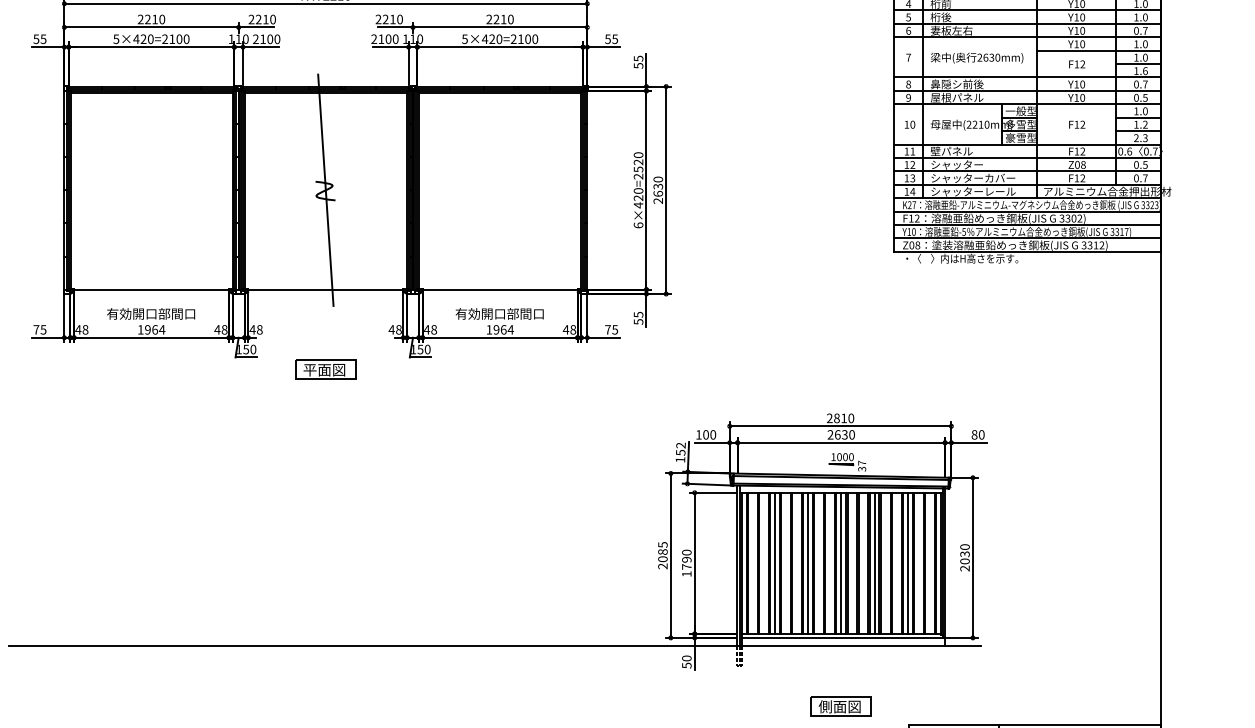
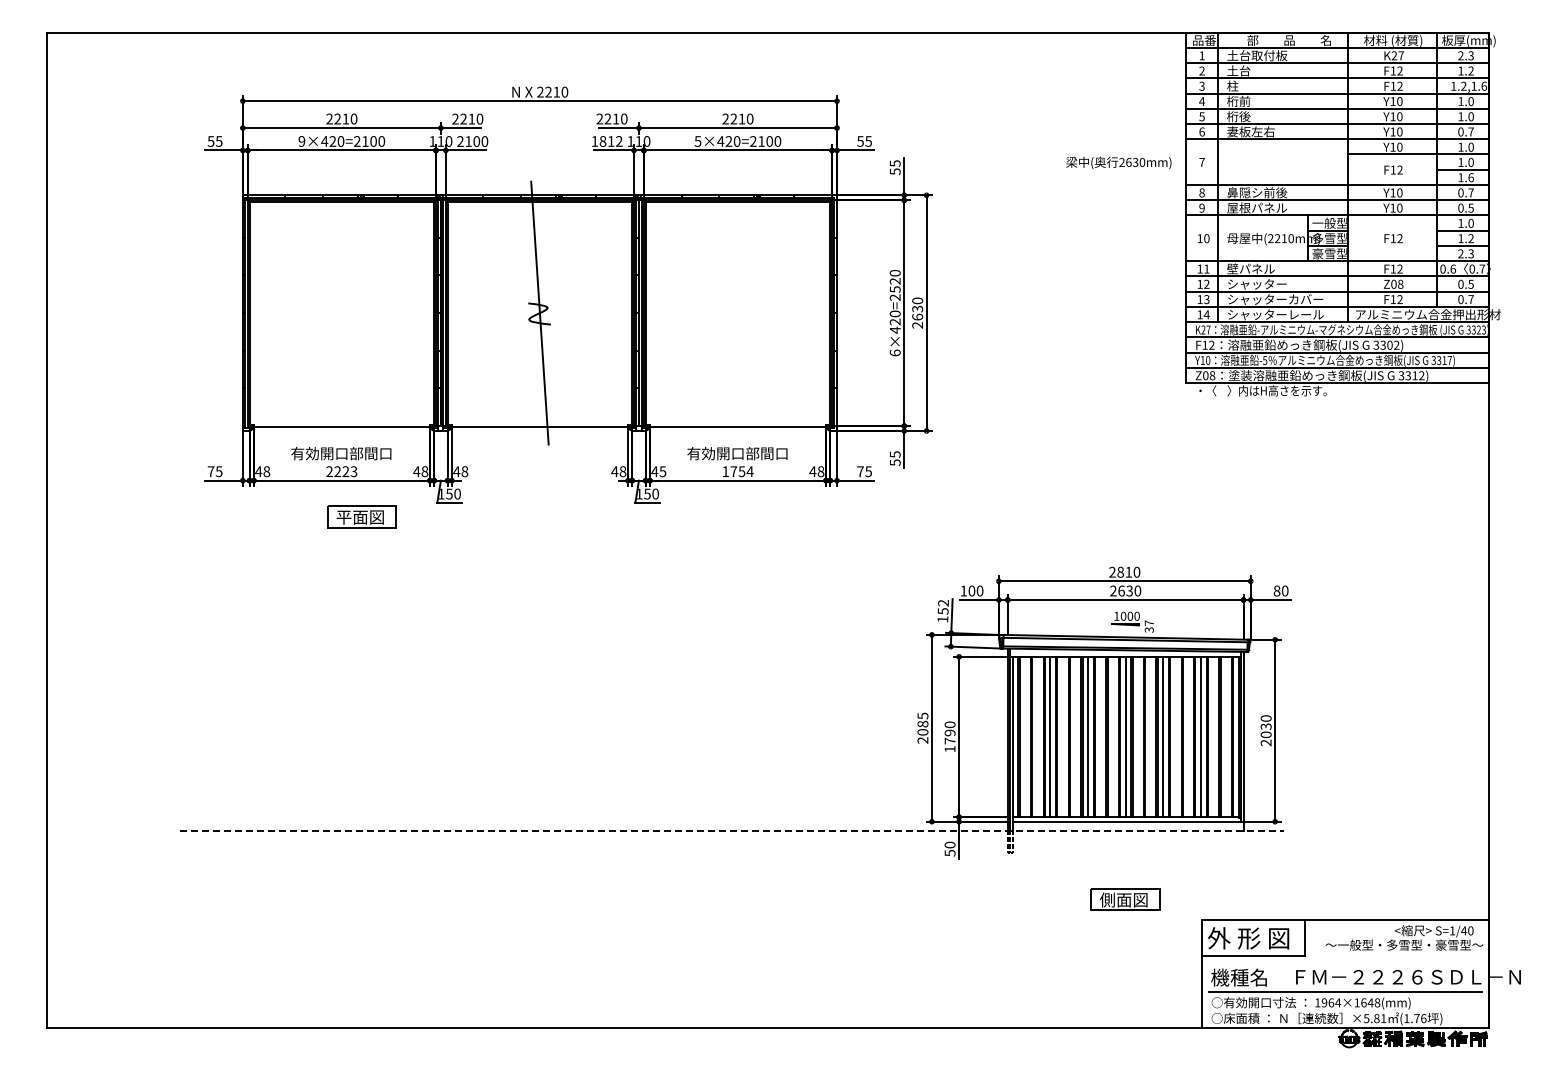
text: (116, 39) -> (301, 141), 5×420=2100 -> 9×420=2100
text: (384, 39) -> (606, 141), 2100 -> 1812
text: (976, 57) -> (1118, 162), moved
text: (151, 329) -> (341, 471), 1964 -> 2223
text: (433, 329) -> (662, 471), 48 -> 45
text: (499, 329) -> (737, 471), 1964 -> 1754
part: (325, 369) -> (361, 516), moved
line: (495, 645) -> (732, 830), solid -> dashed

